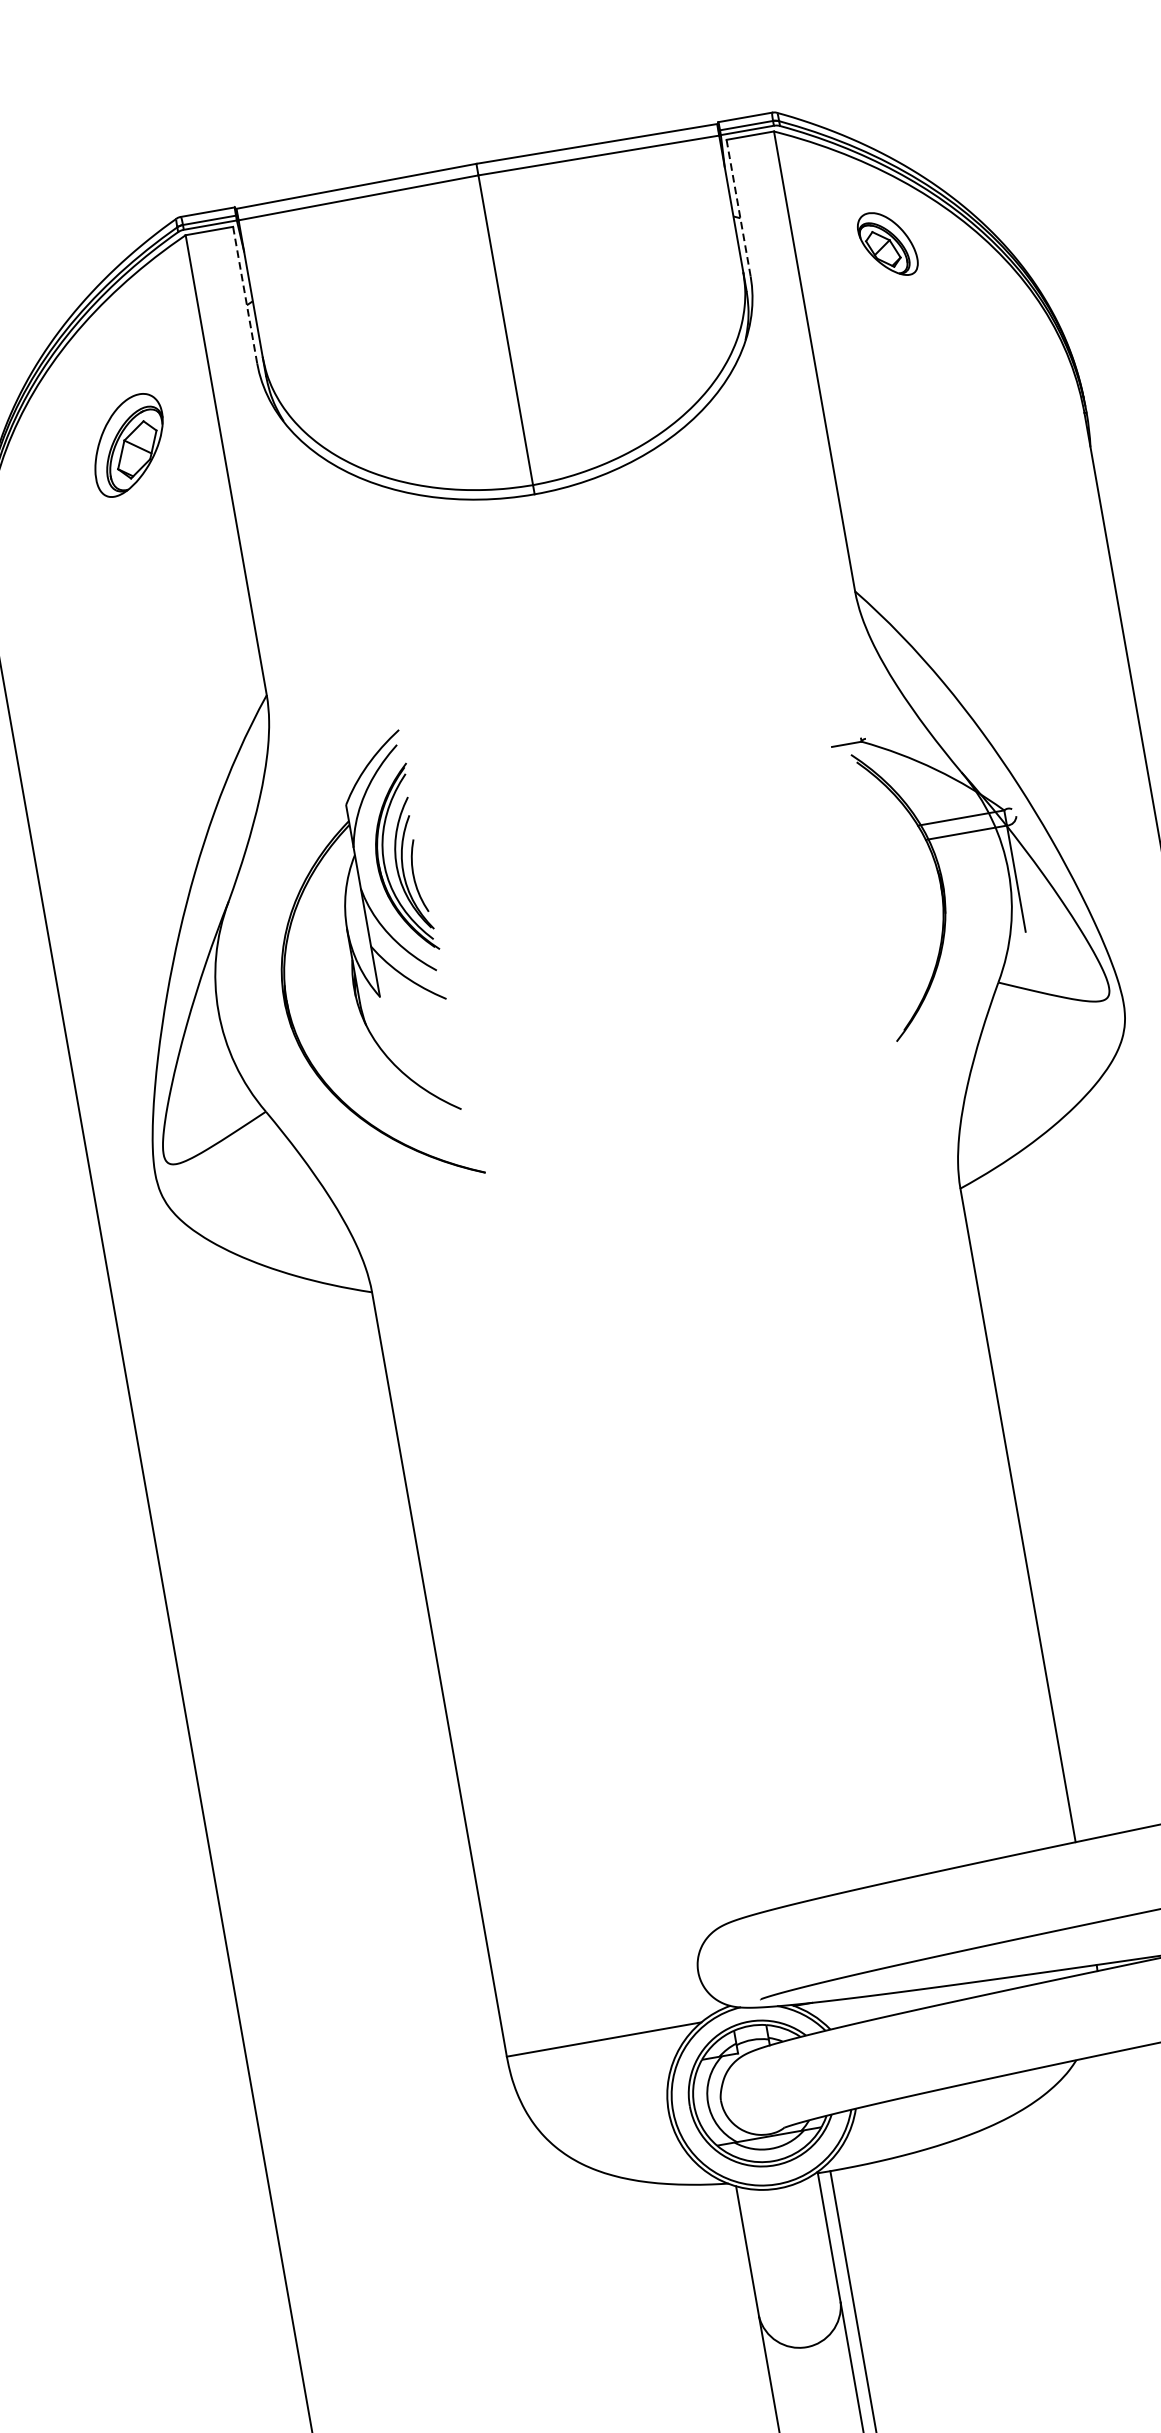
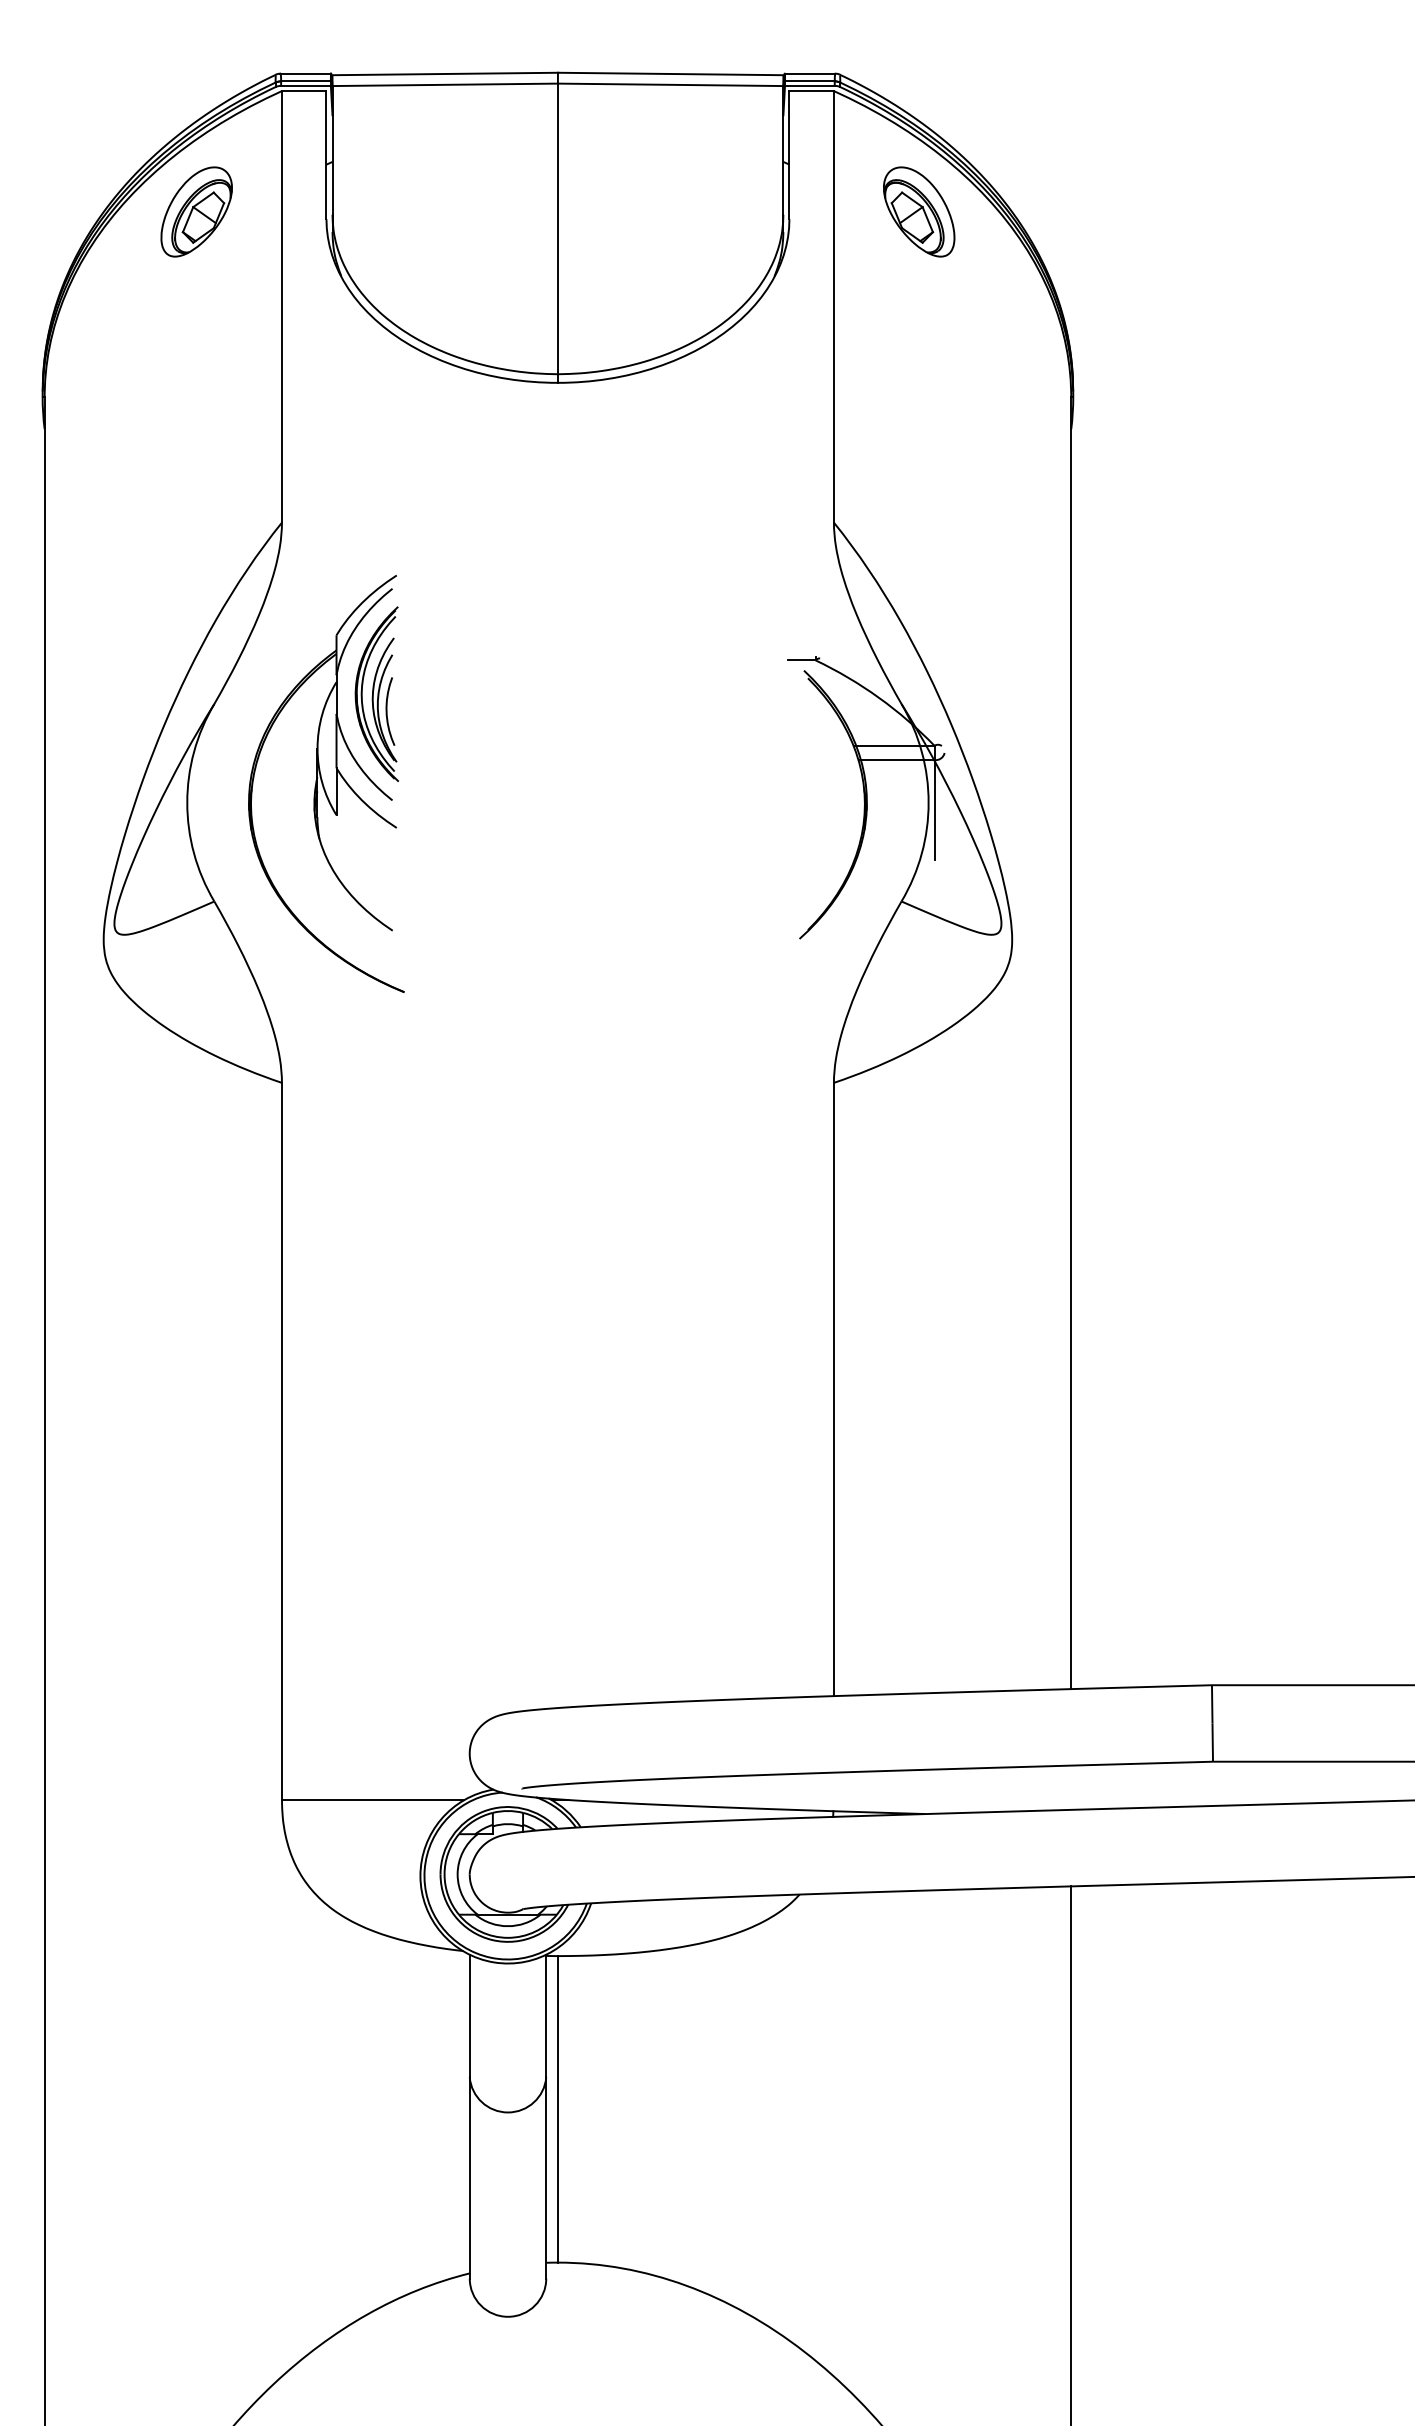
line: (738, 208) -> (789, 155), dashed -> solid
part: (887, 243) -> (919, 211), size x1.43
line: (245, 294) -> (326, 154), dashed -> solid
part: (128, 444) -> (196, 211), moved

